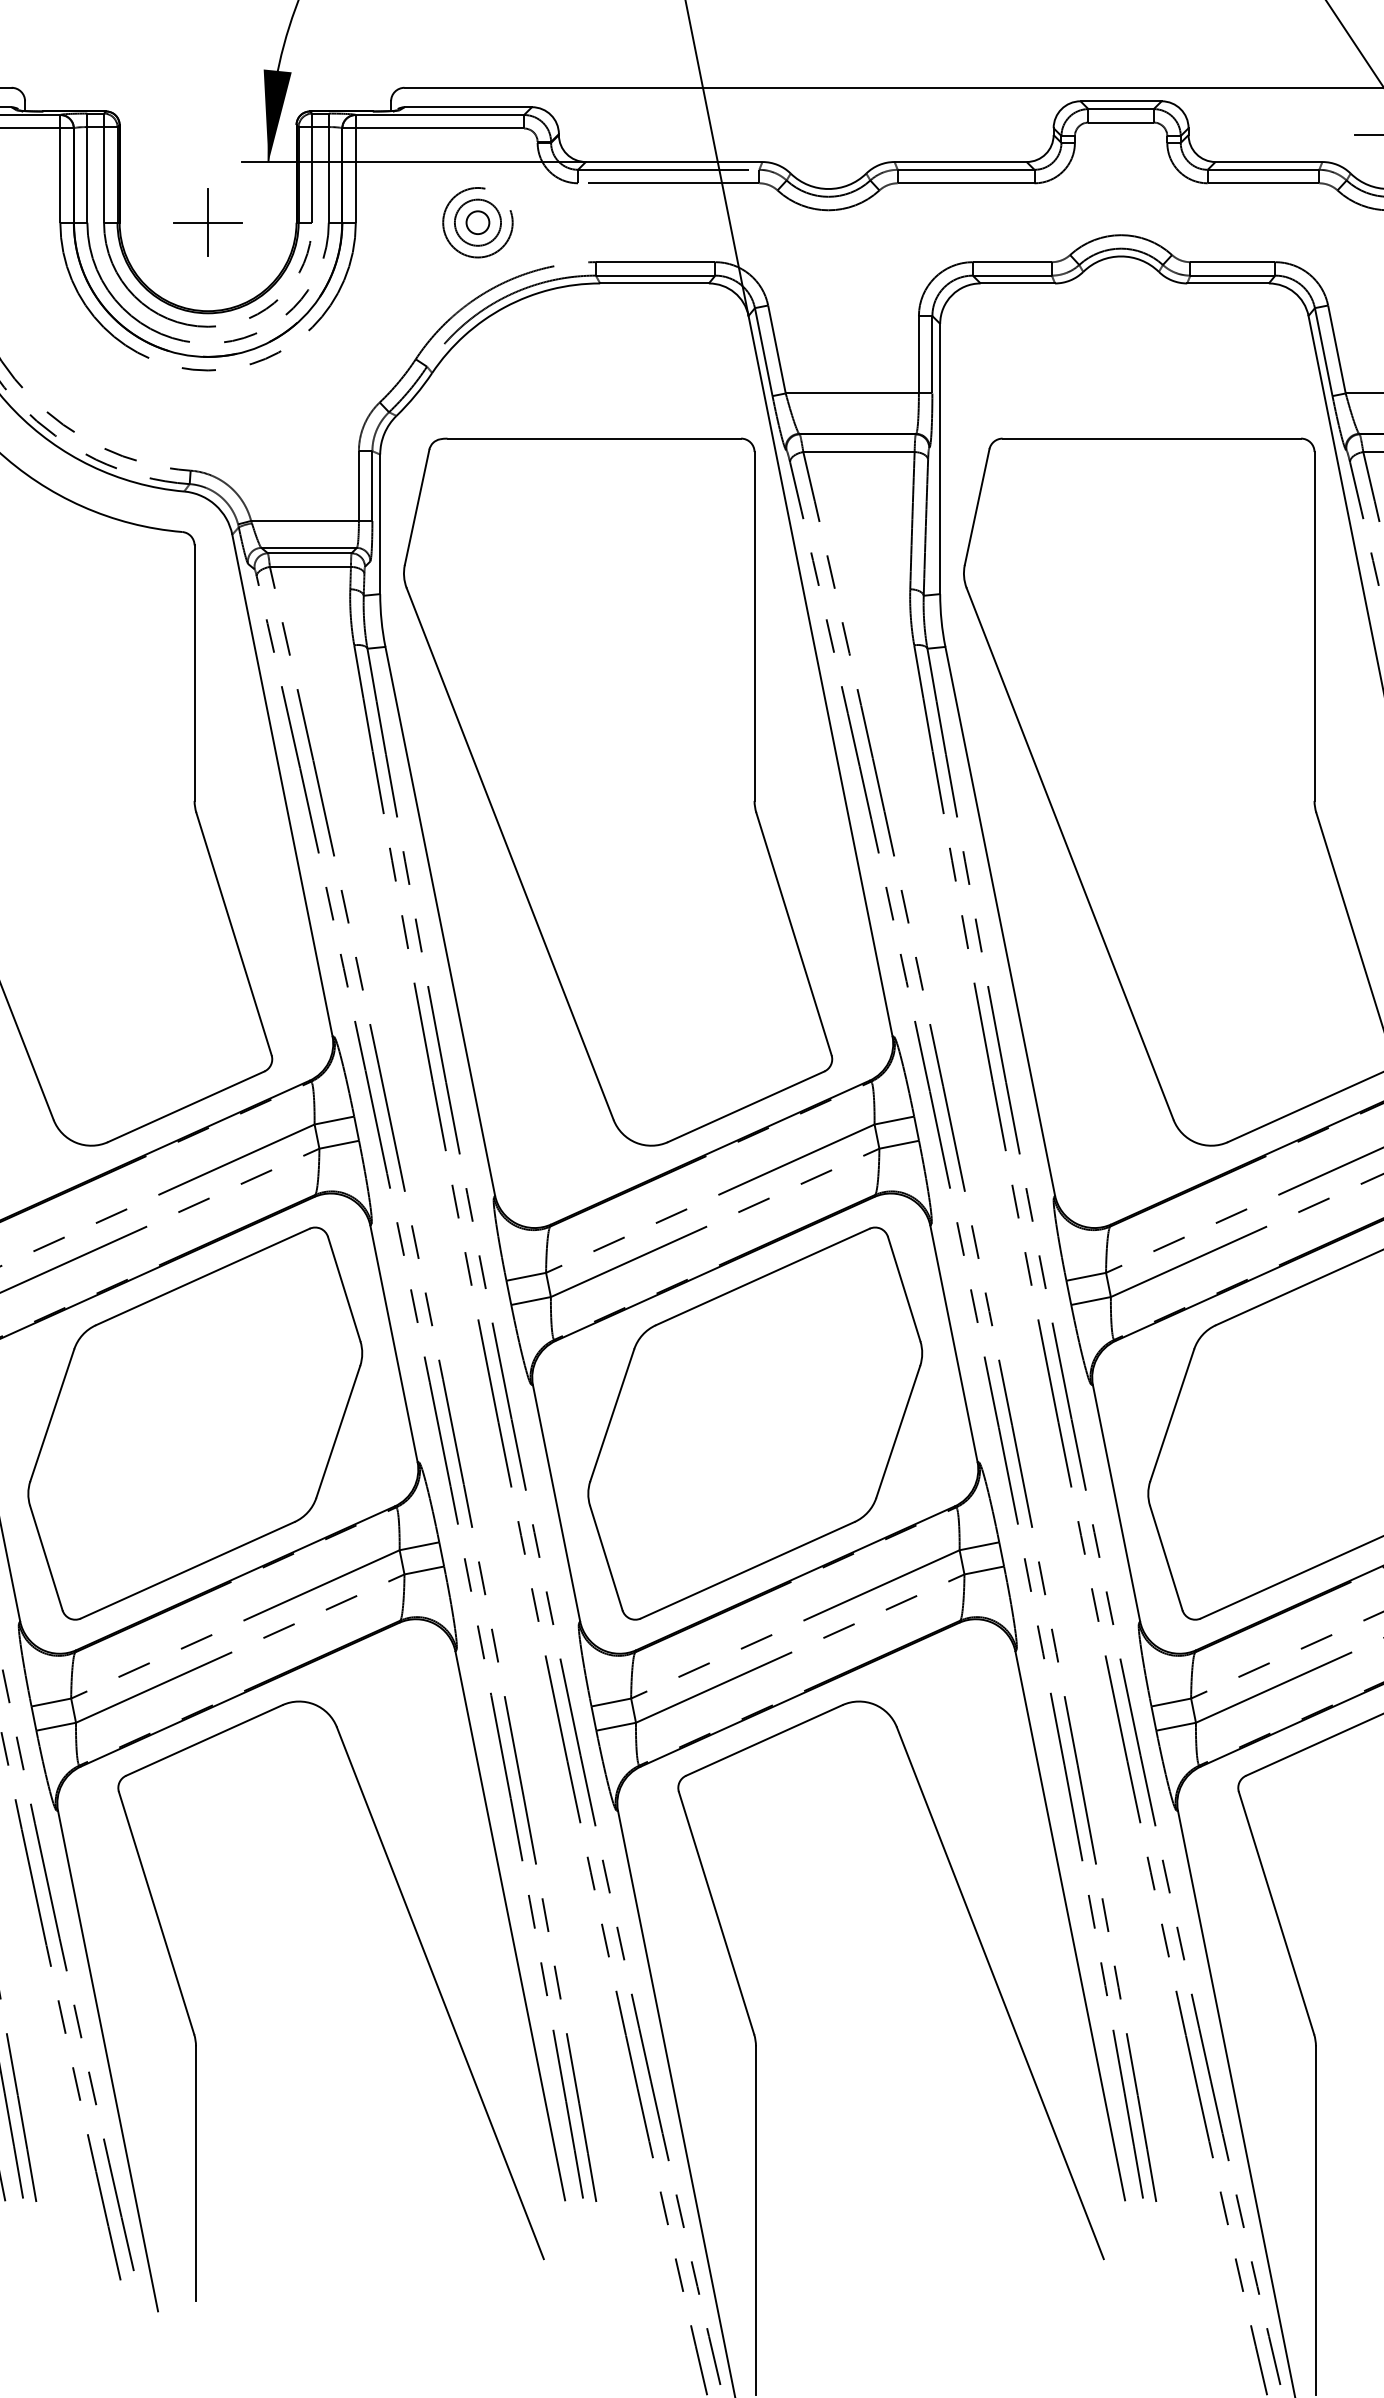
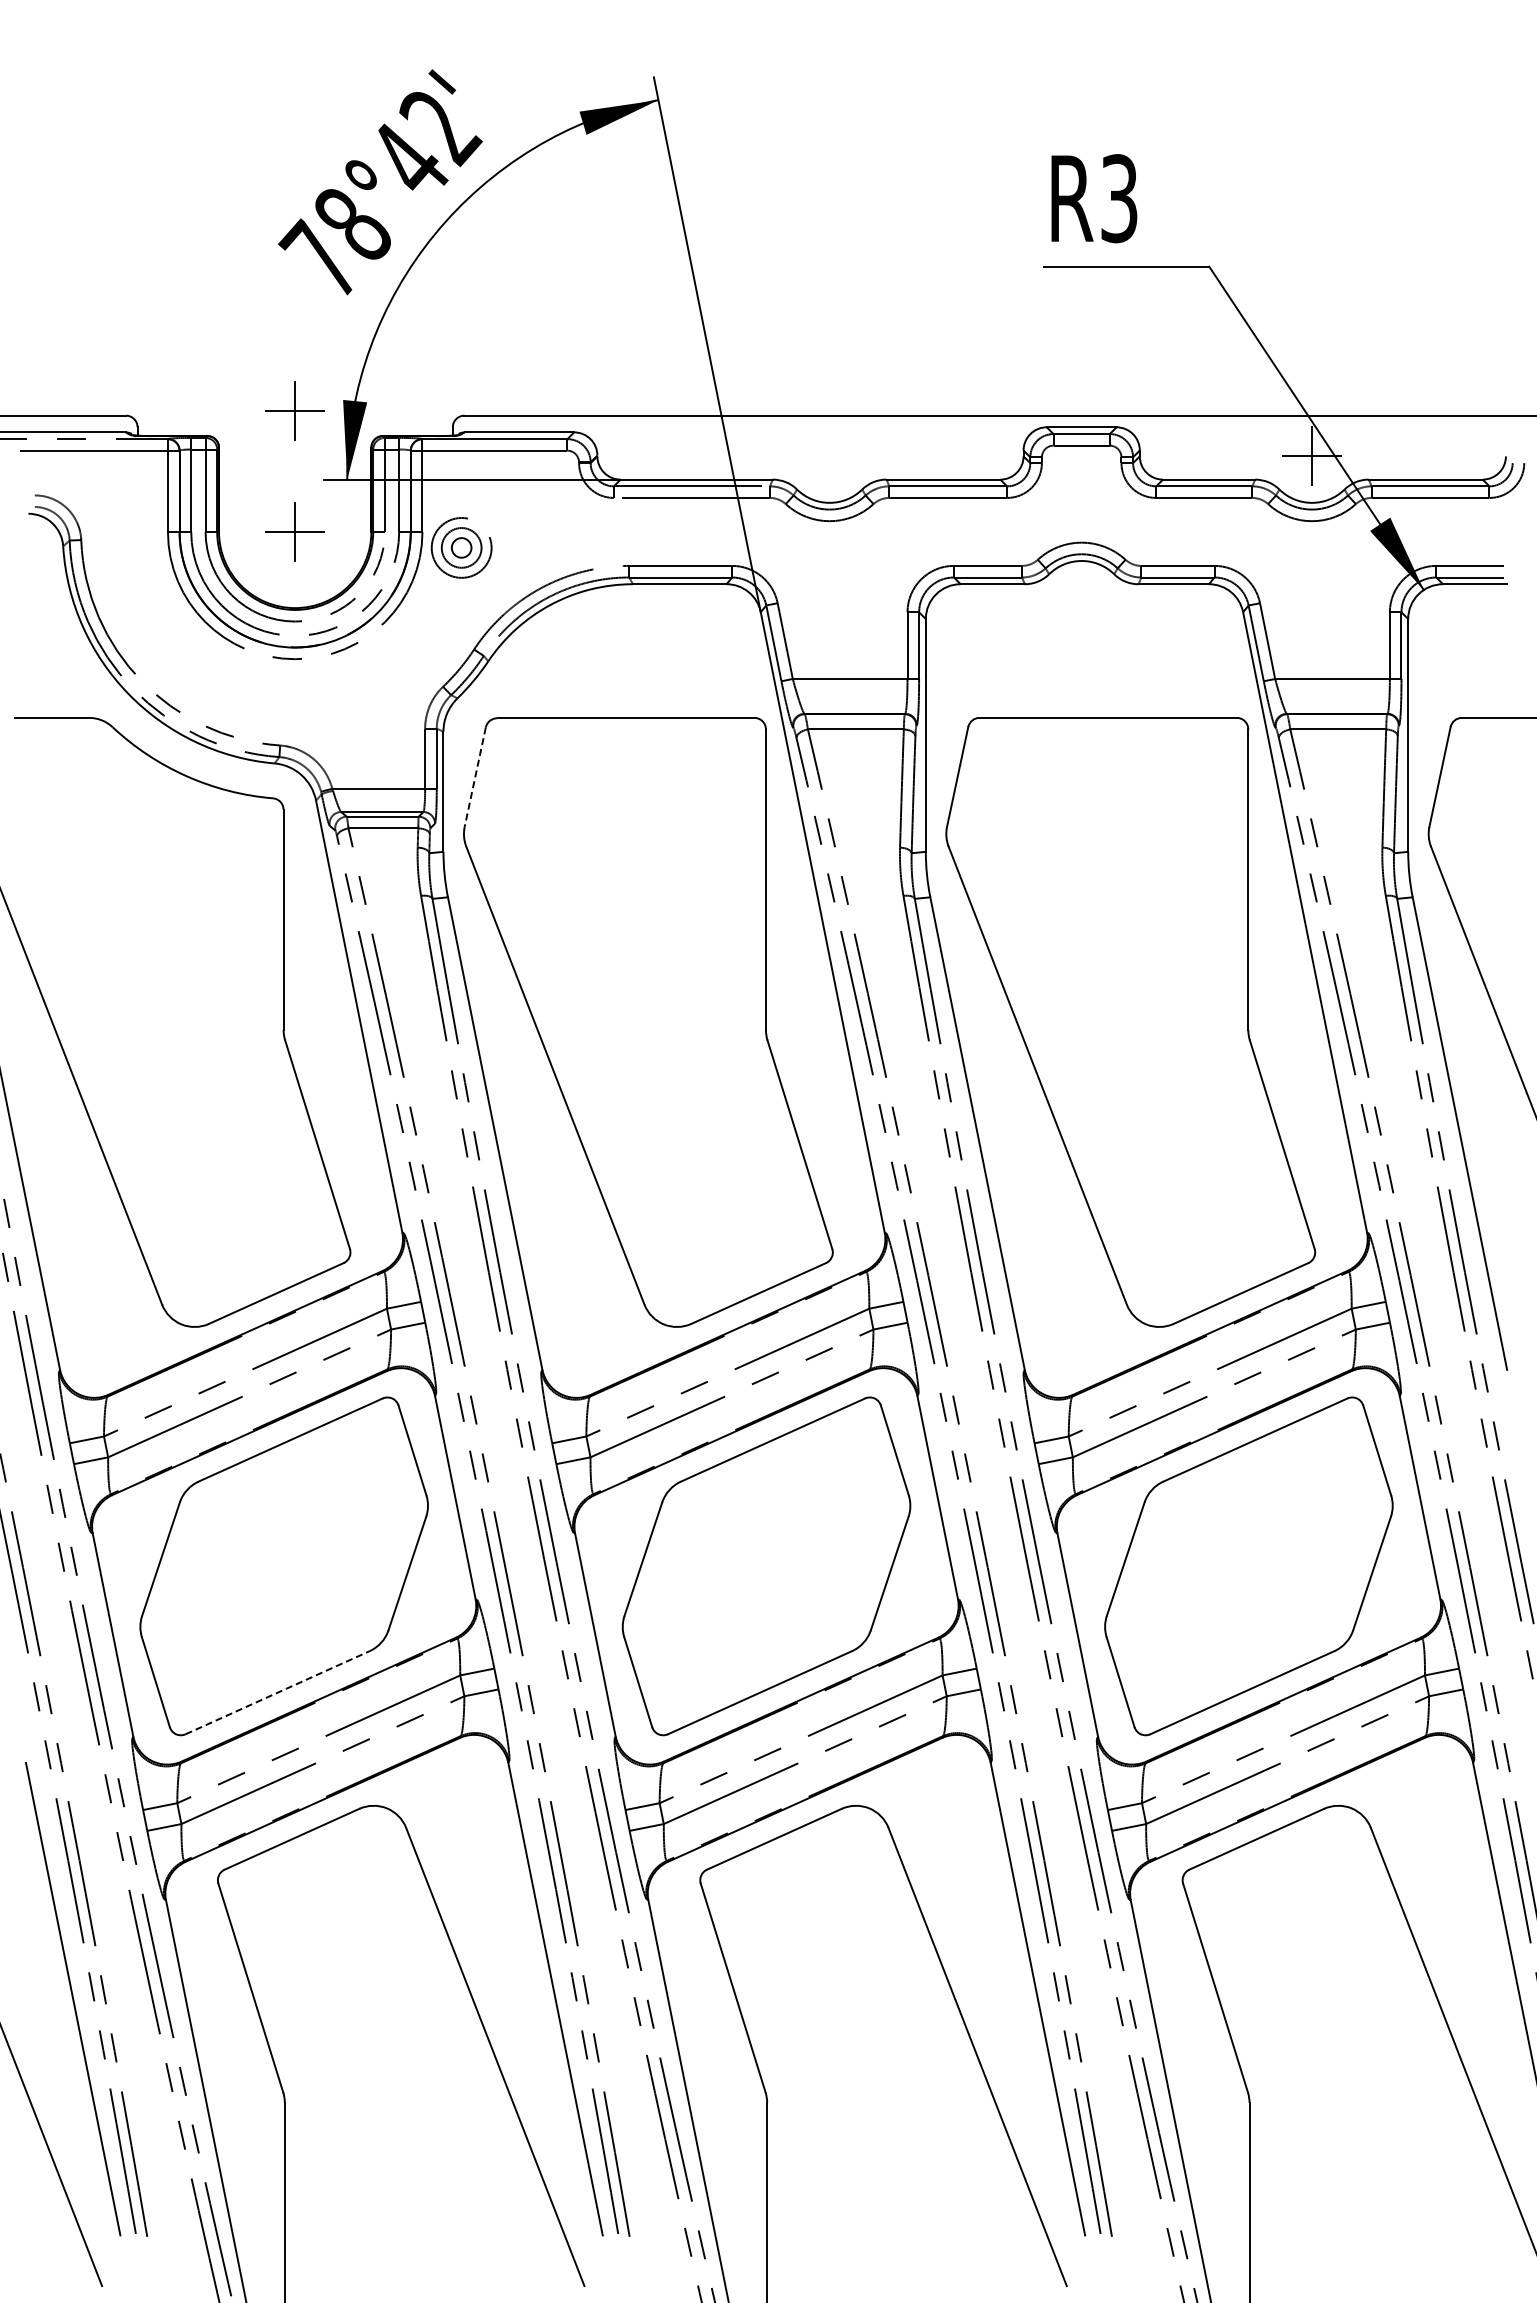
part: (207, 81) -> (294, 410), added
part: (477, 222) -> (461, 547), moved
line: (417, 507) -> (475, 777), solid -> dashed
line: (187, 1570) -> (277, 1692), solid -> dashed

